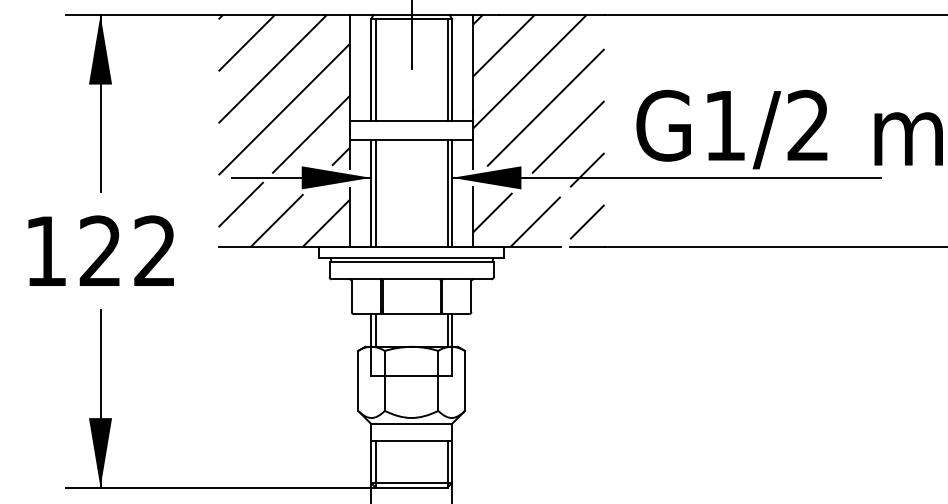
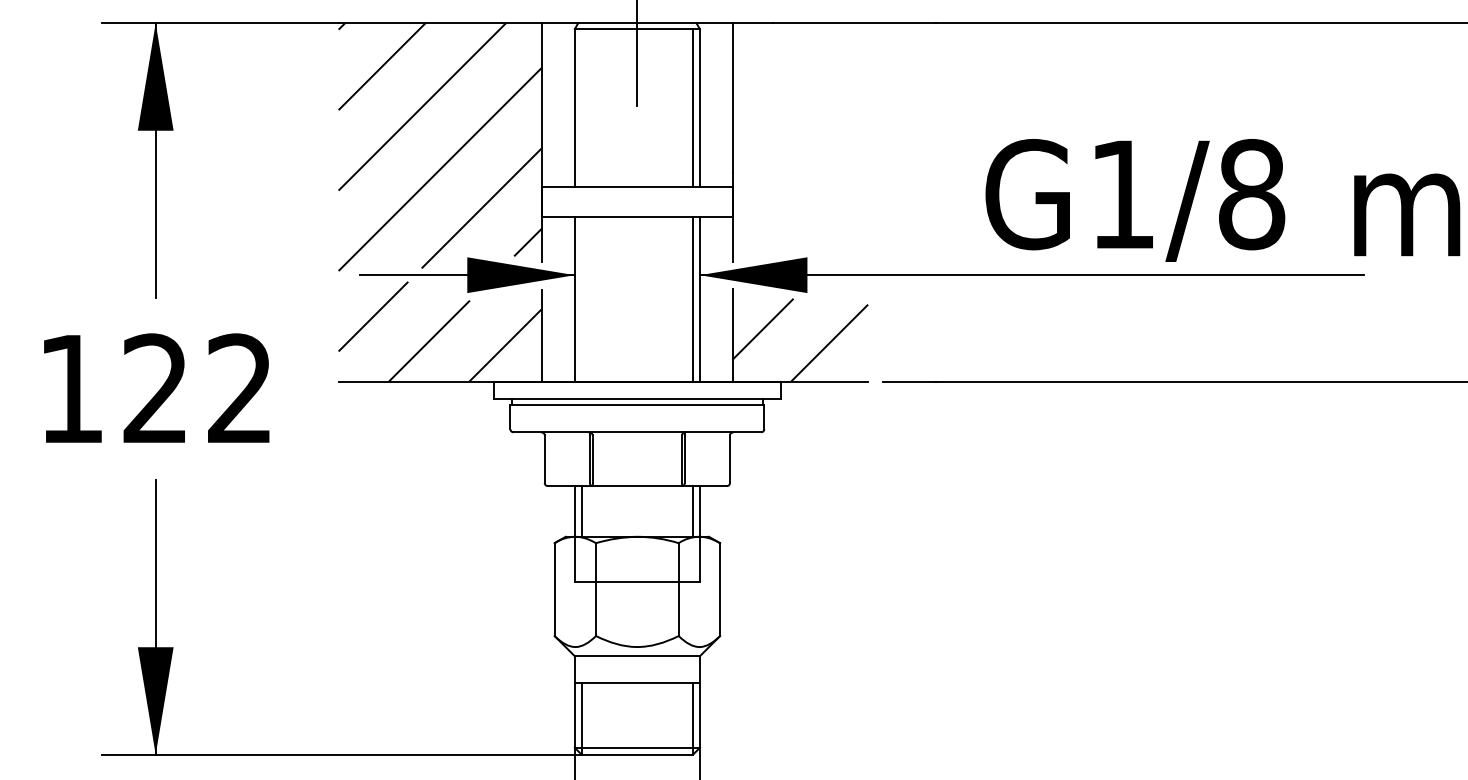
line: (375, 70) -> (581, 108), removed
text: (808, 125) -> (1251, 194), G1/2 -> G1/8
hatch: (538, 127) -> (833, 197), removed
line: (375, 193) -> (581, 299), removed

